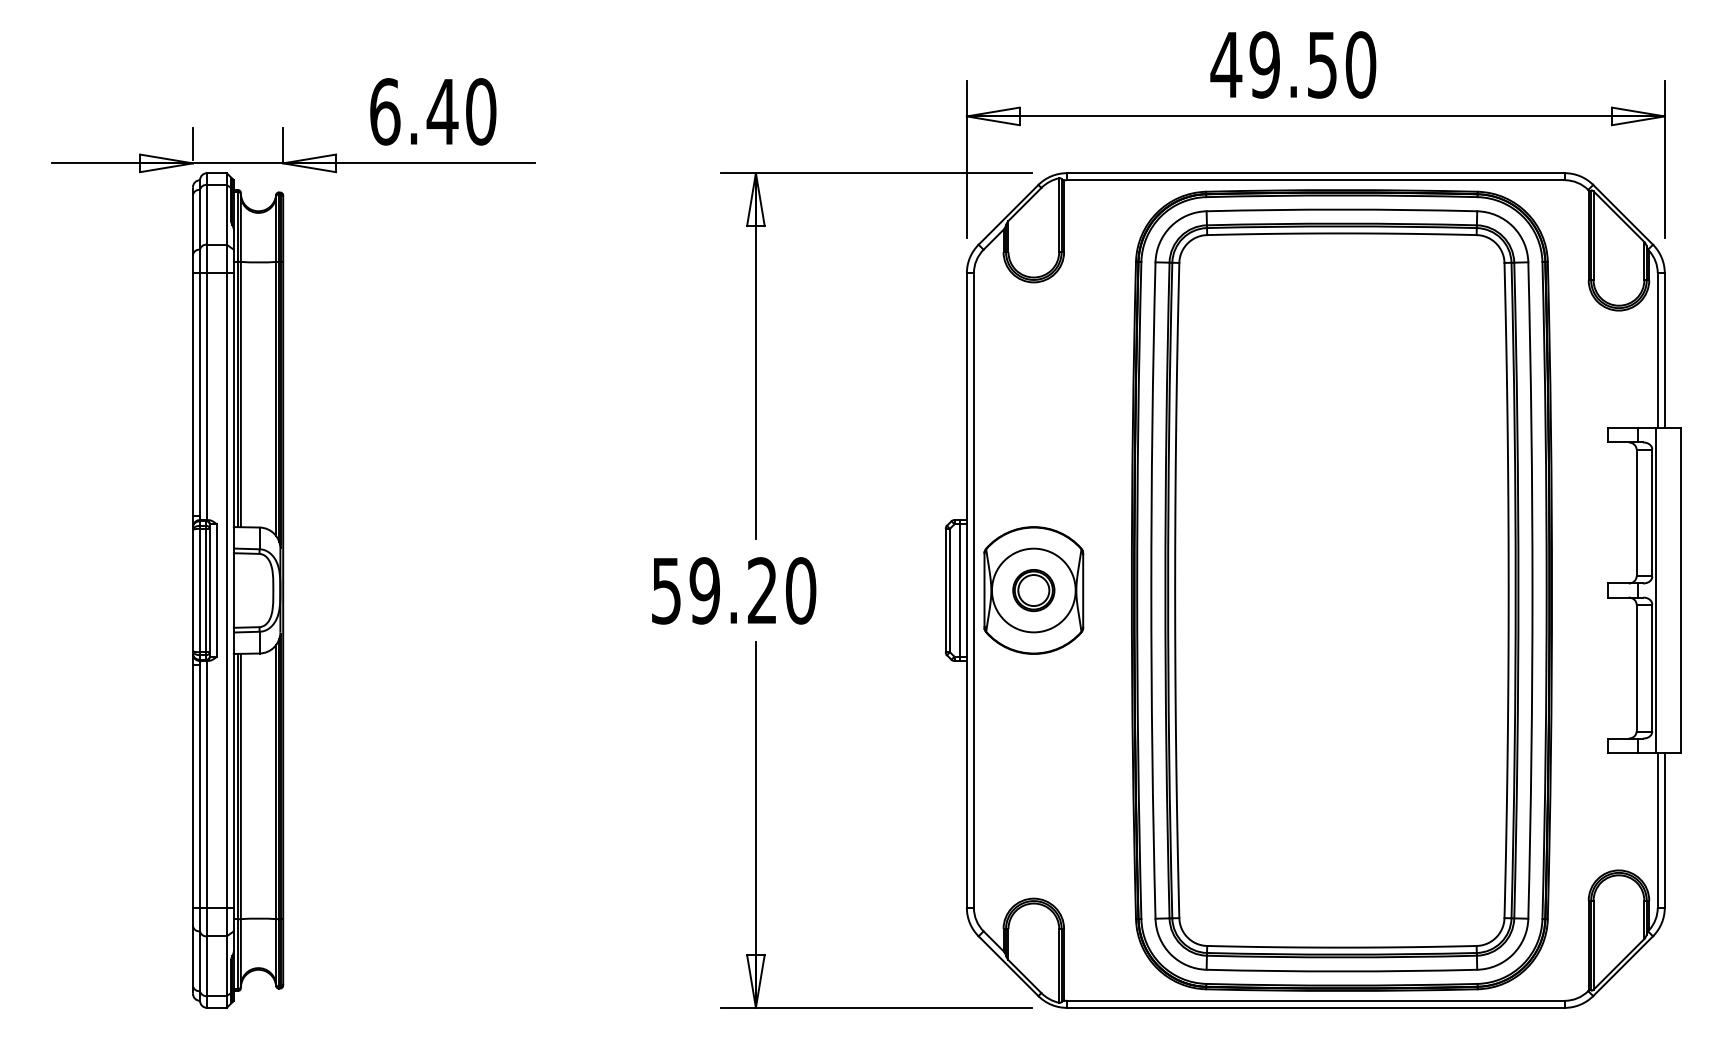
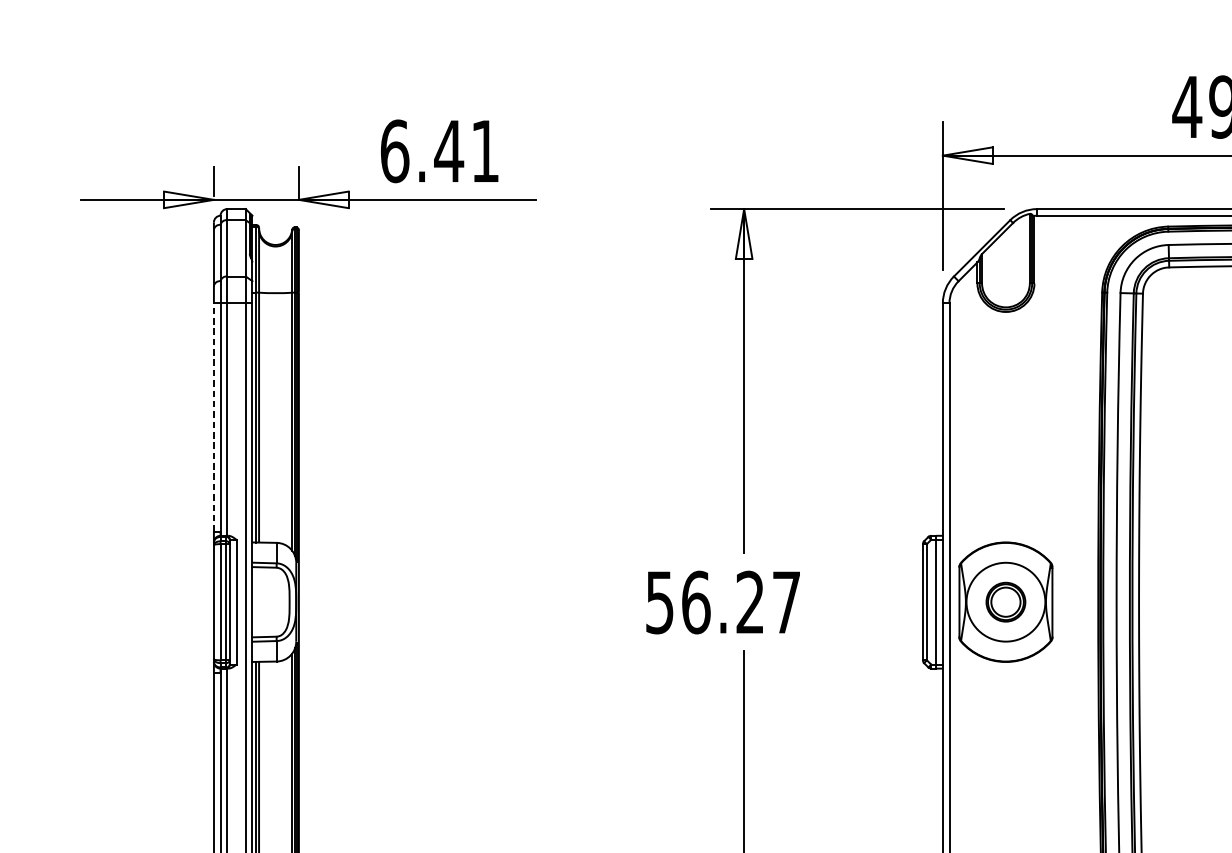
text: (481, 111) -> (485, 151), 6.40 -> 6.41
line: (192, 393) -> (213, 416), solid -> dashed
text: (752, 590) -> (740, 602), 59.20 -> 56.27

